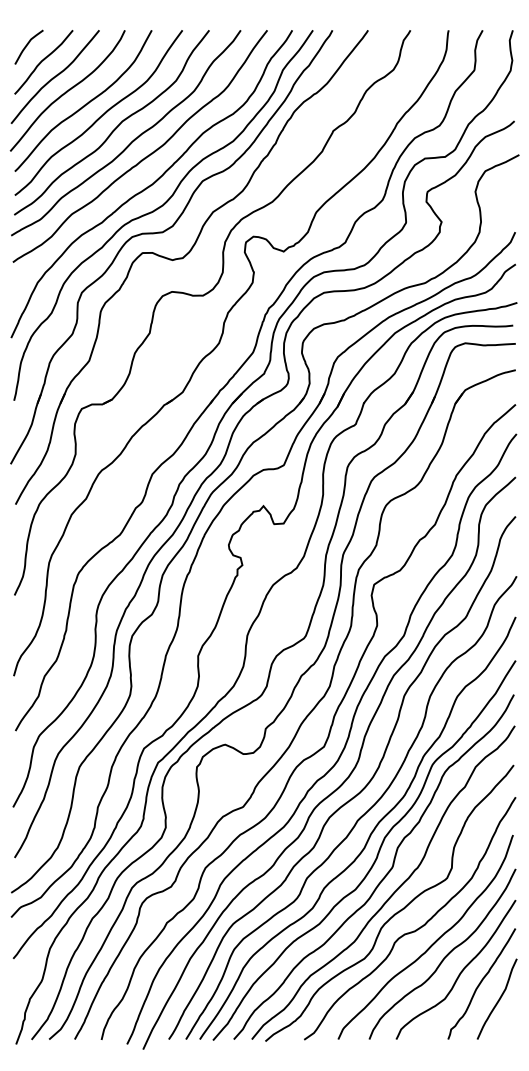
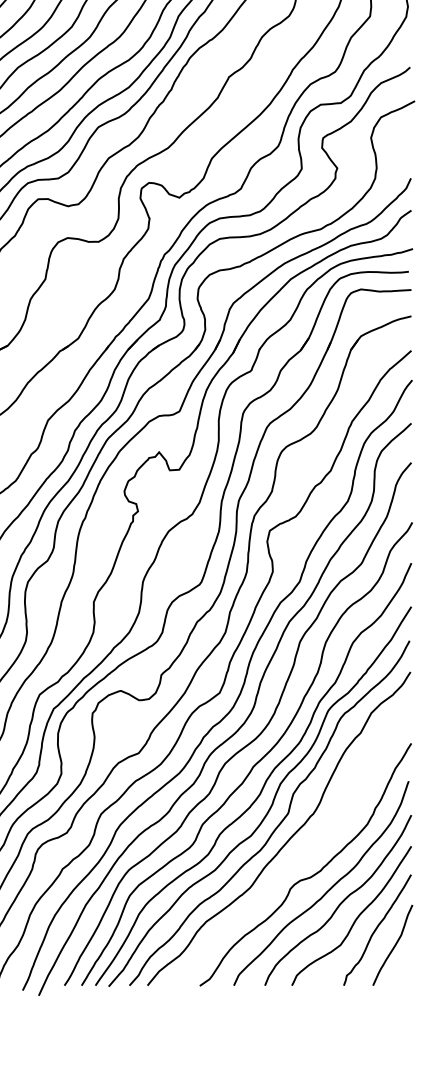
curve: (397, 911) -> (293, 857), removed

